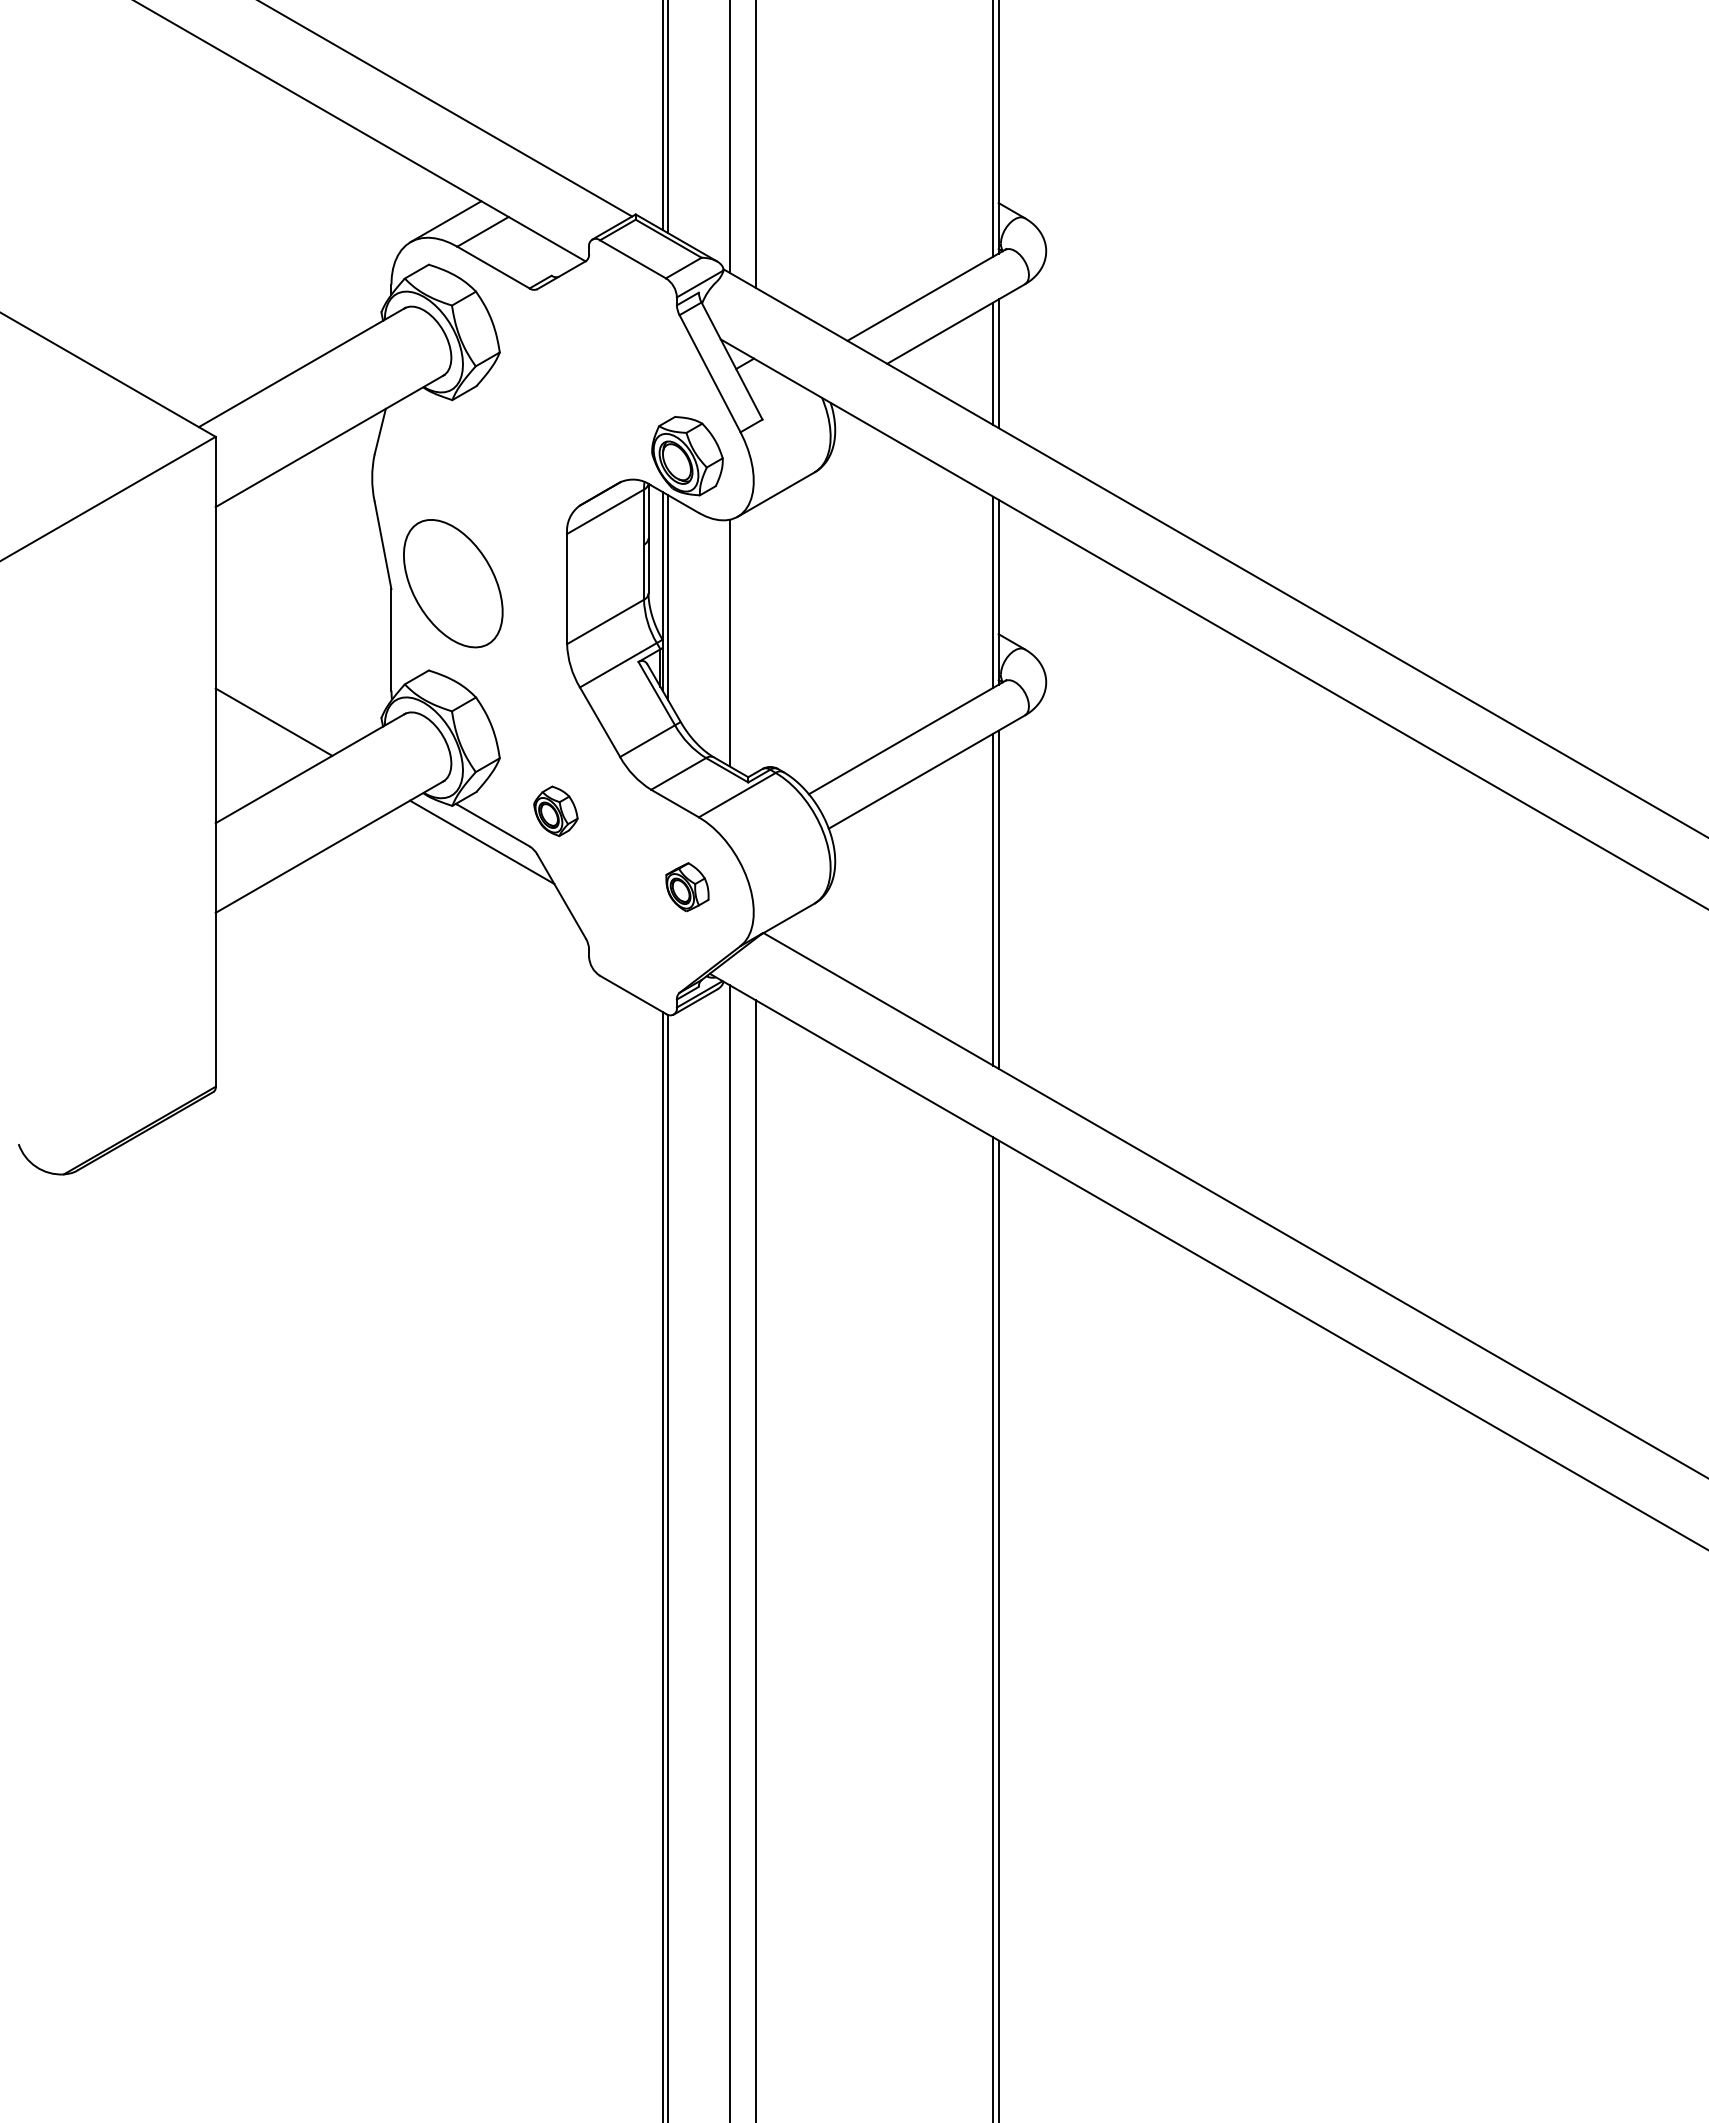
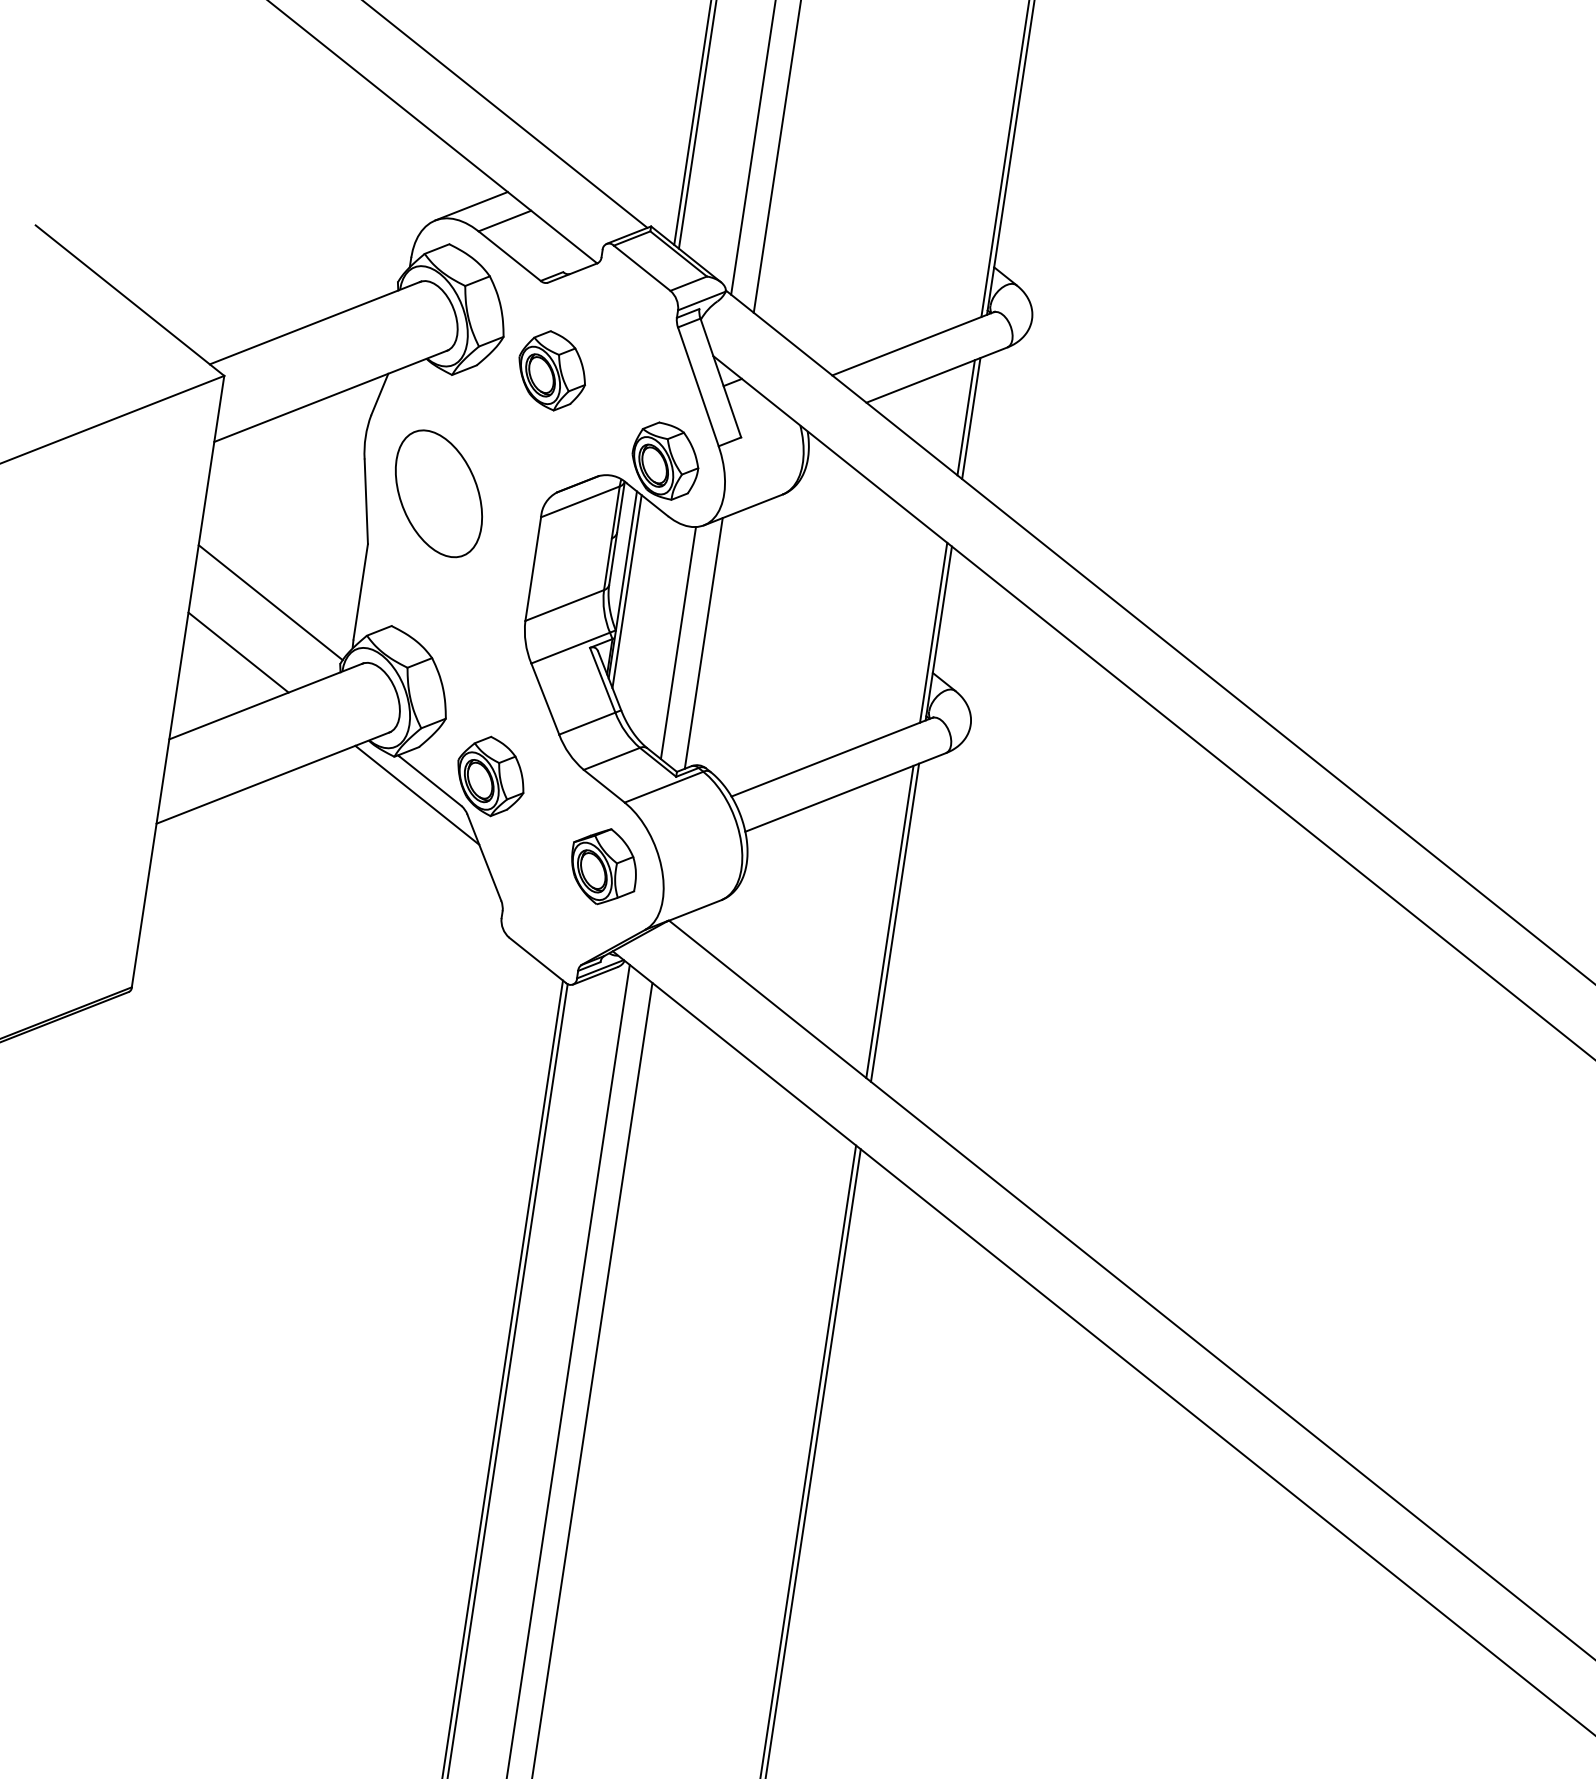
part: (555, 380) -> (551, 371), added
part: (453, 583) -> (439, 493), moved
line: (756, 639) -> (704, 643), added
line: (299, 664) -> (270, 601), added
part: (555, 811) -> (490, 776), size x1.67
part: (687, 887) -> (604, 866), size x1.67

